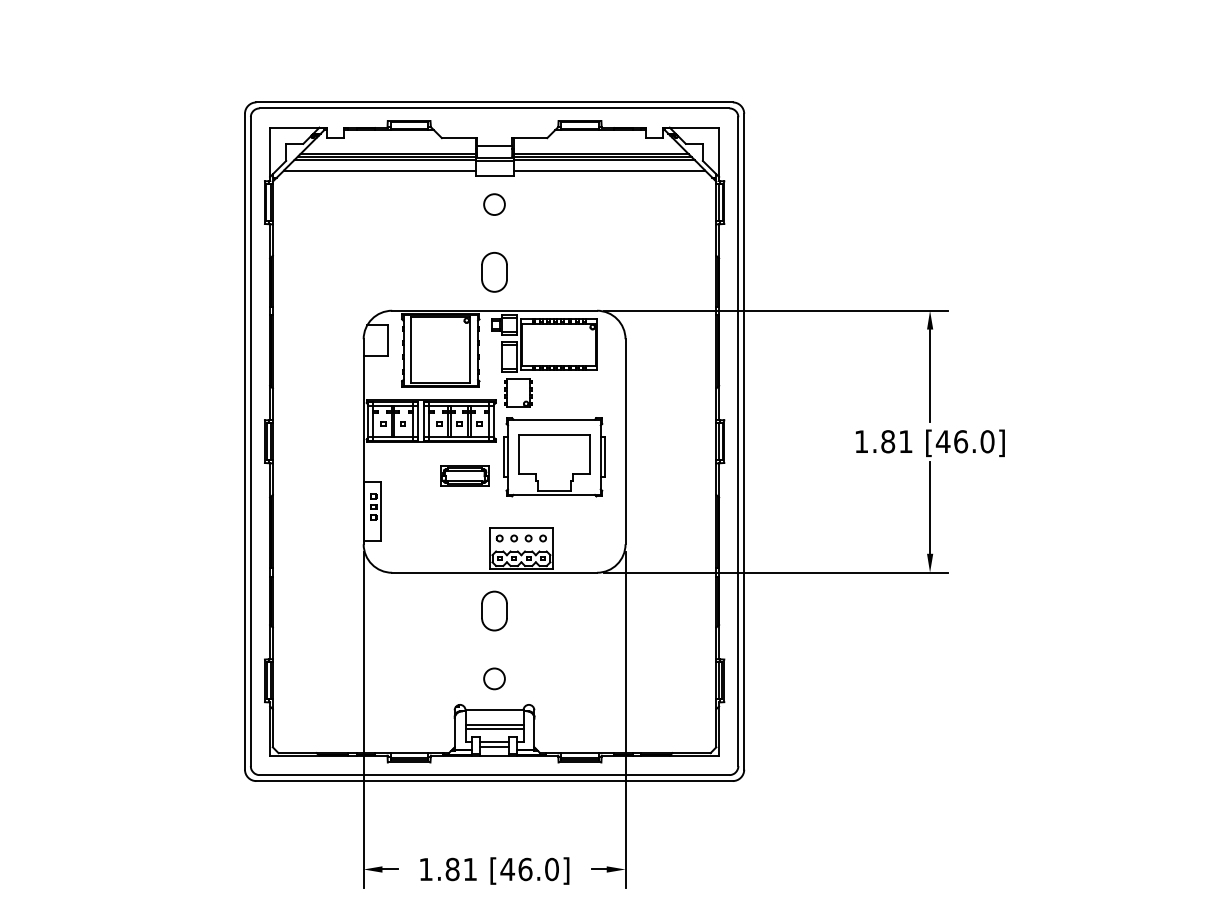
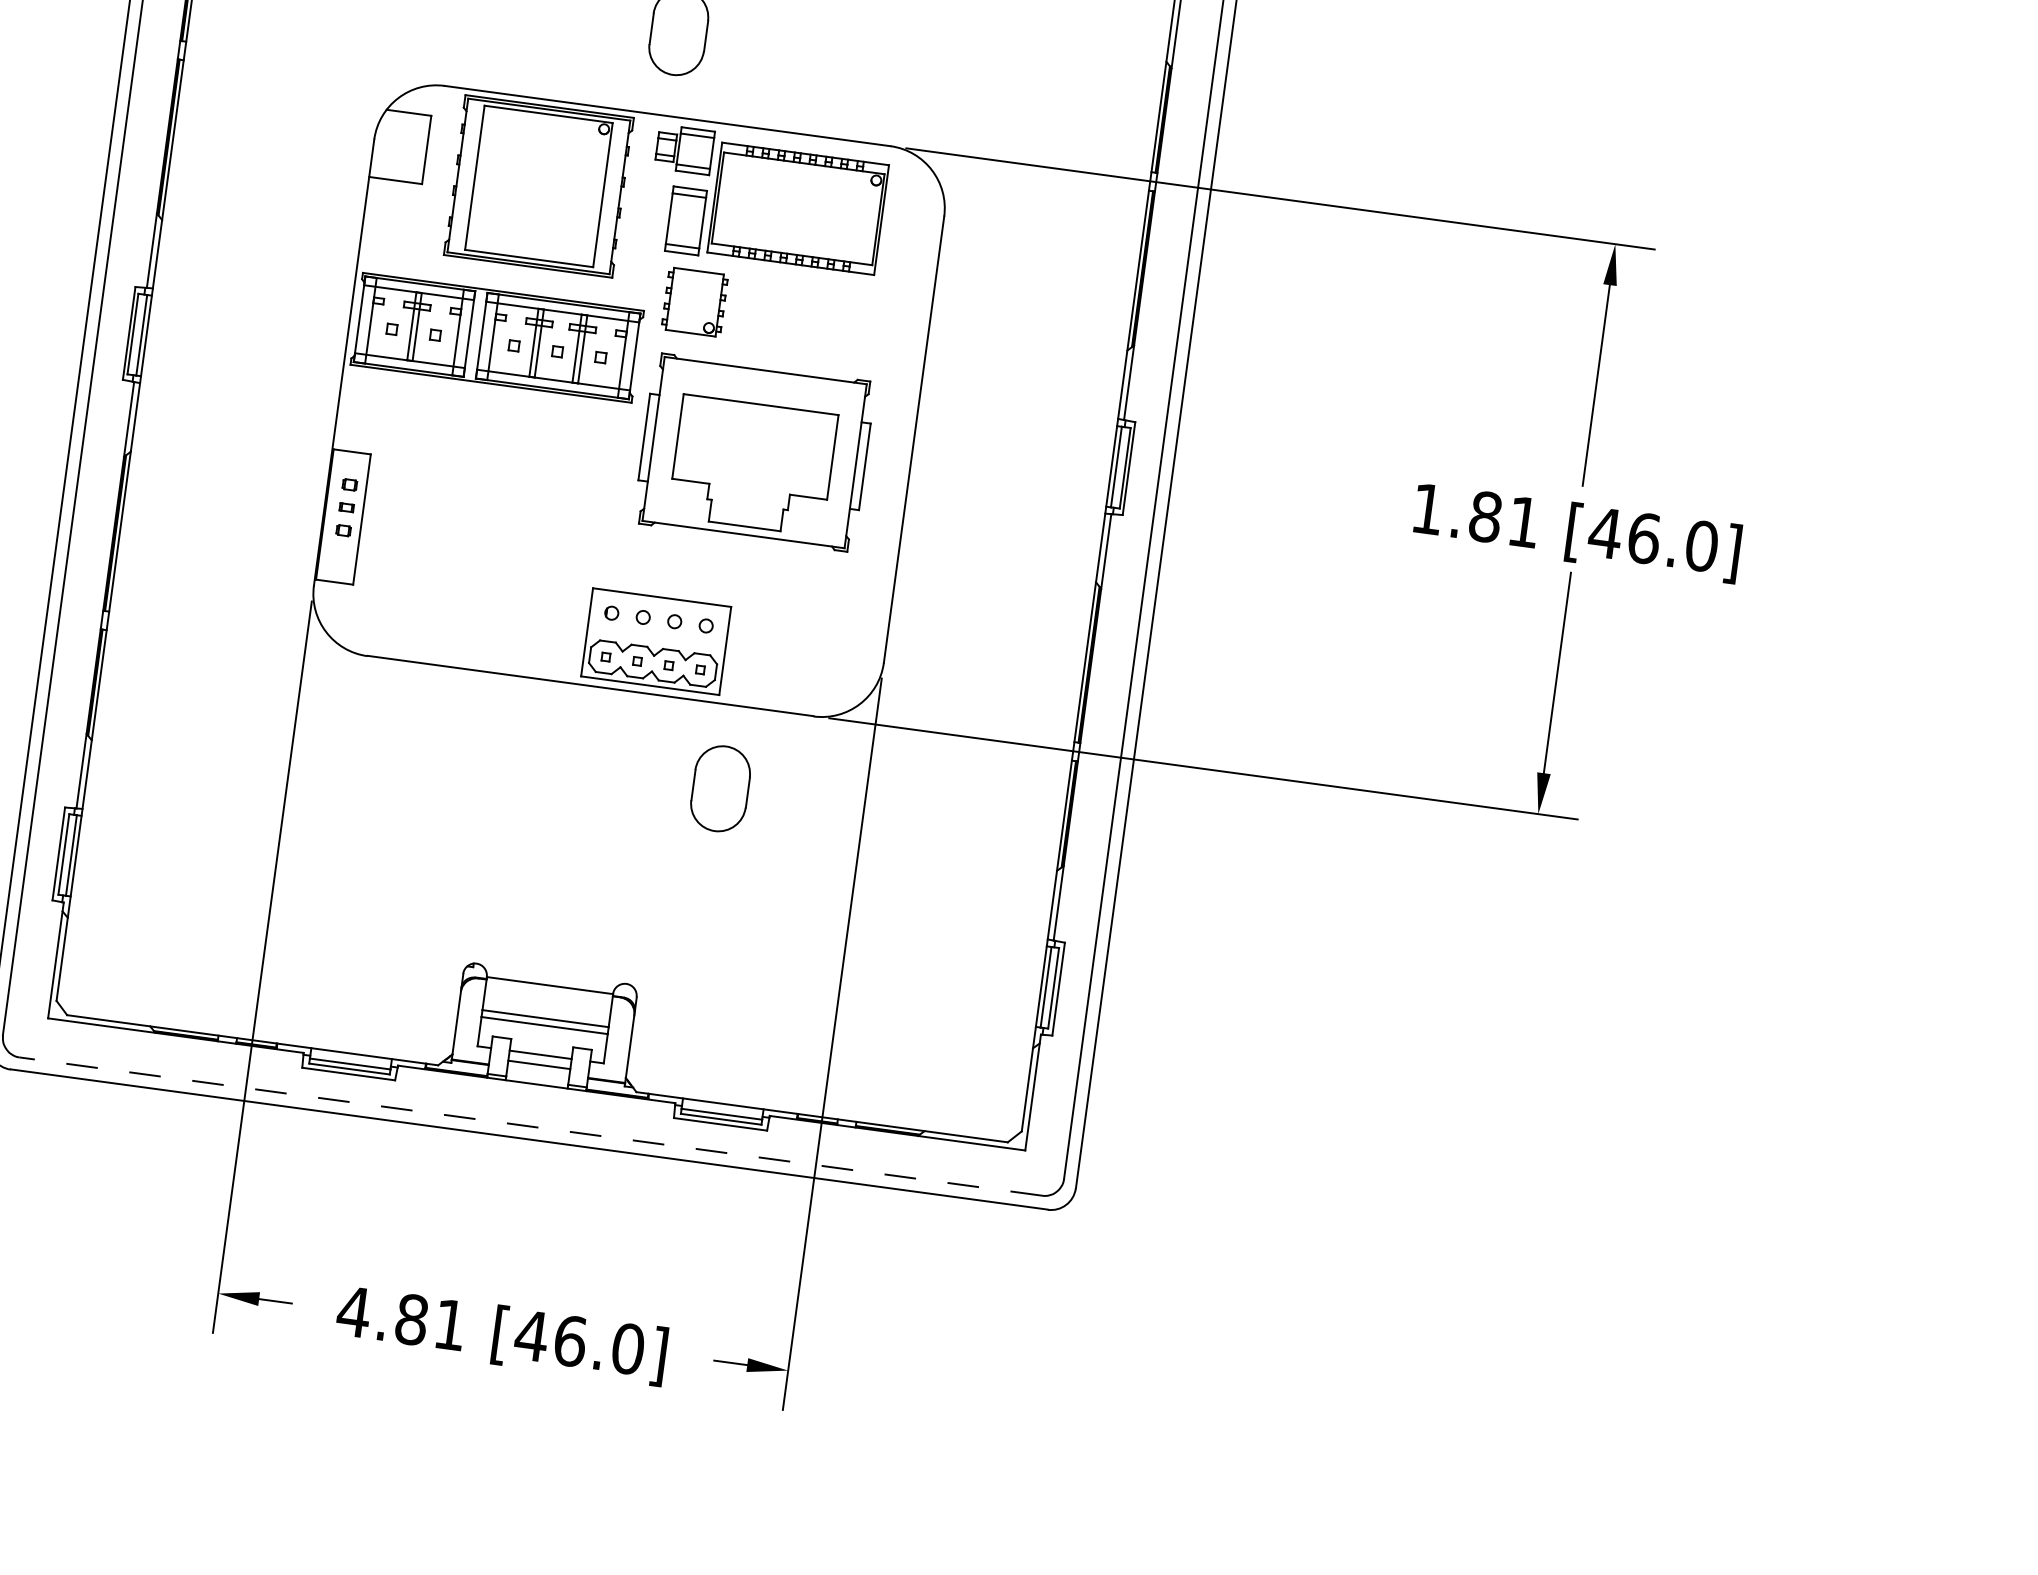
part: (464, 475) -> (553, 465), removed
part: (494, 610) -> (720, 787), moved
circle: (494, 678) -> (559, 916), removed
line: (494, 775) -> (530, 1127), solid -> dashed
text: (425, 869) -> (352, 1311), 1.81 -> 4.81

